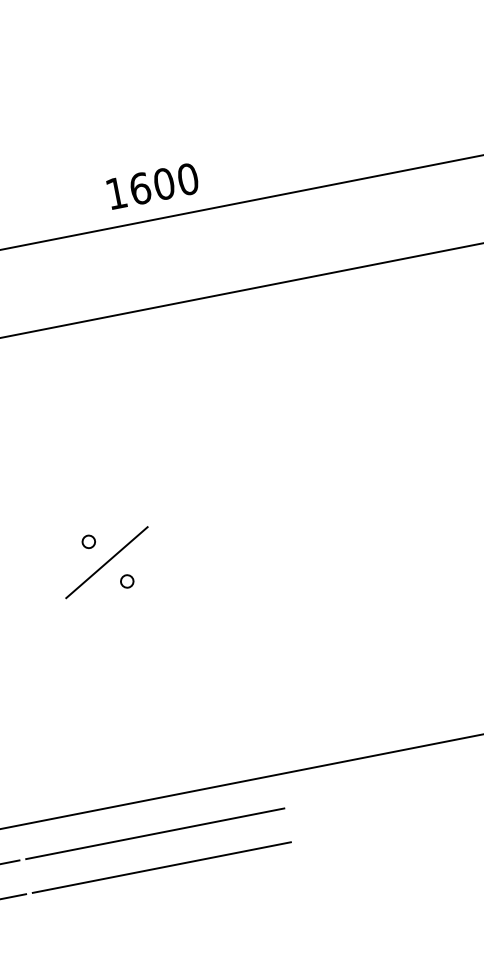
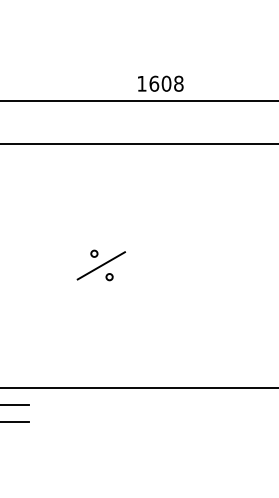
text: (187, 178) -> (178, 83), 1600 -> 1608
line: (154, 833) -> (98, 404), removed
line: (161, 868) -> (98, 422), removed

